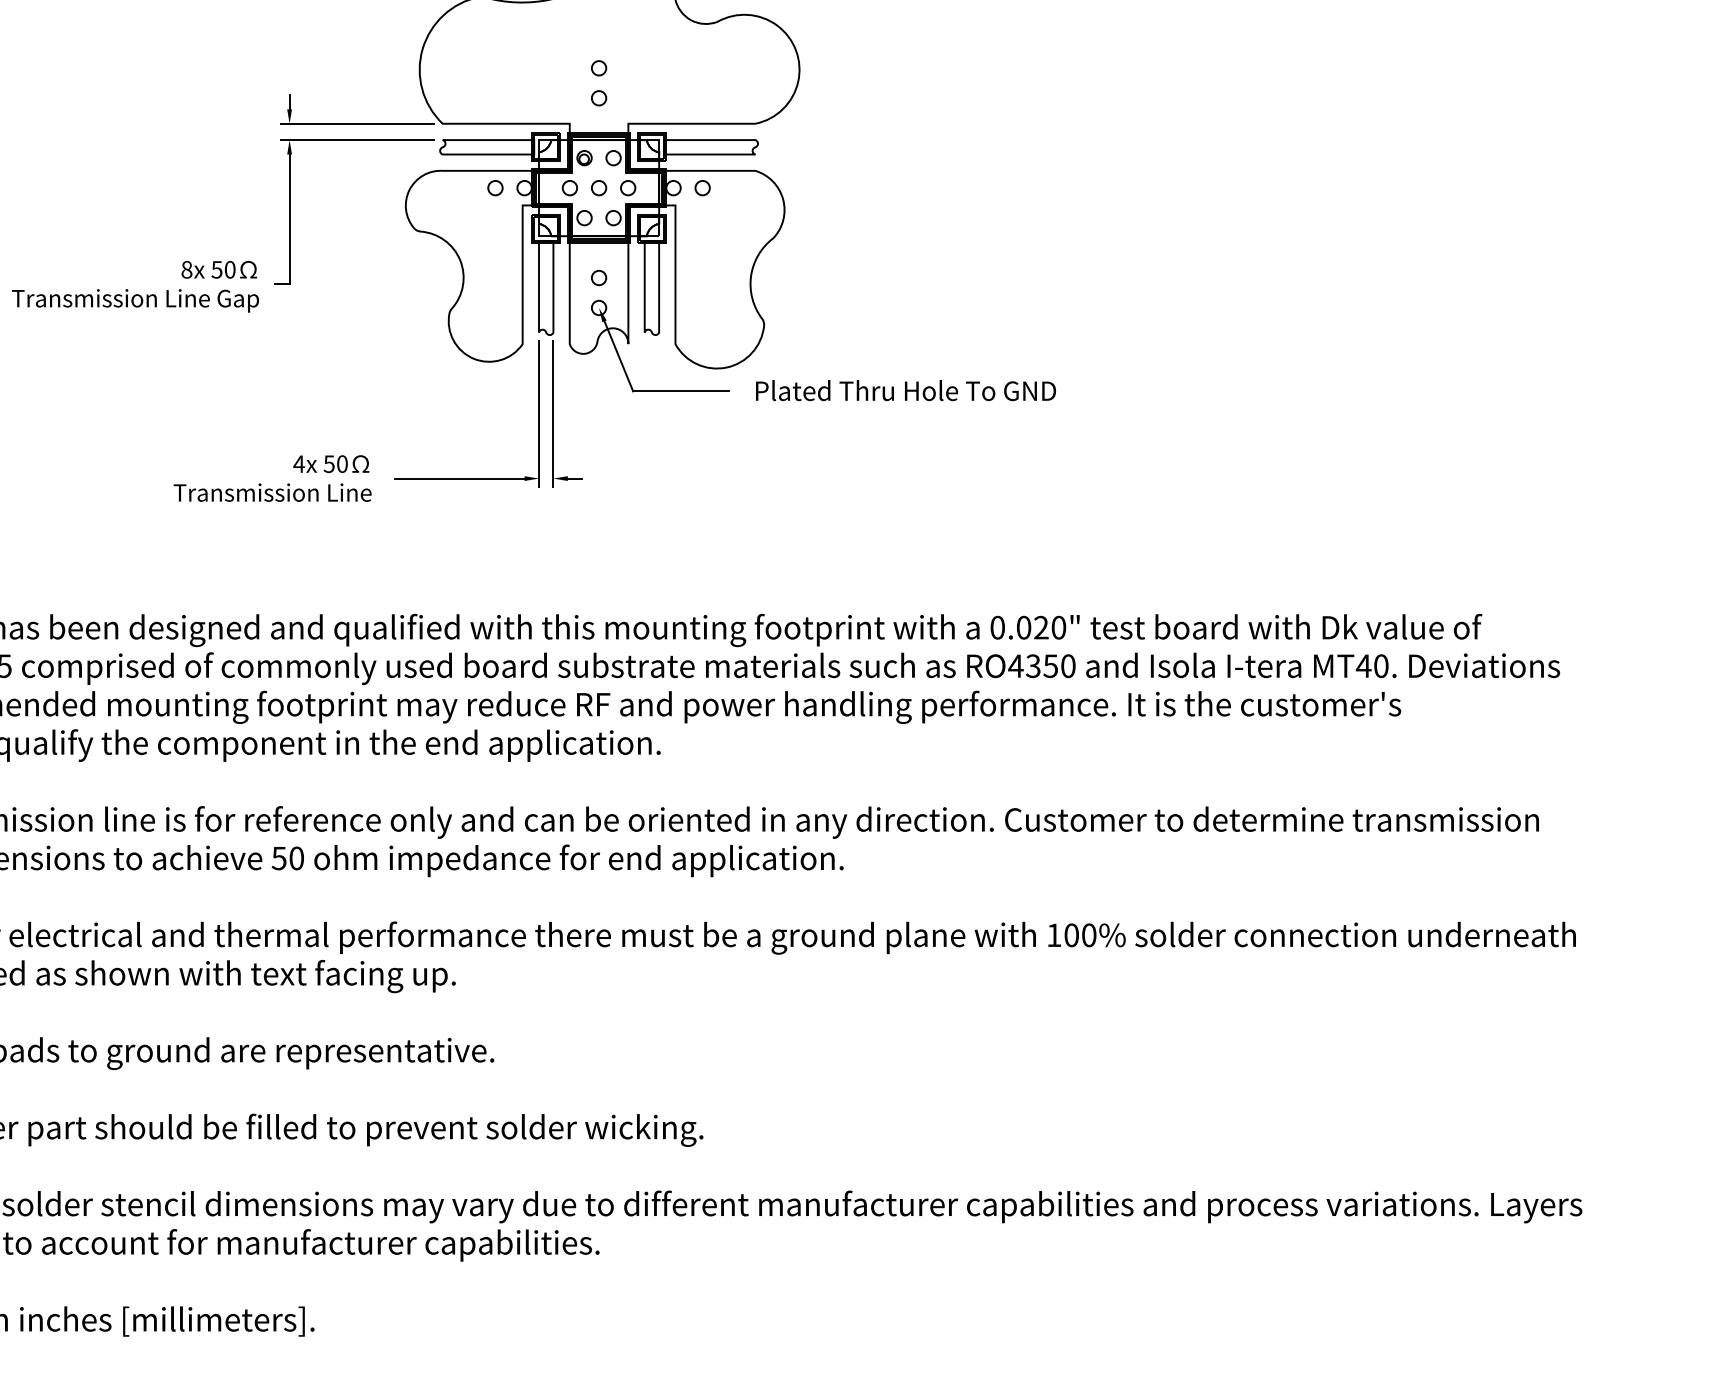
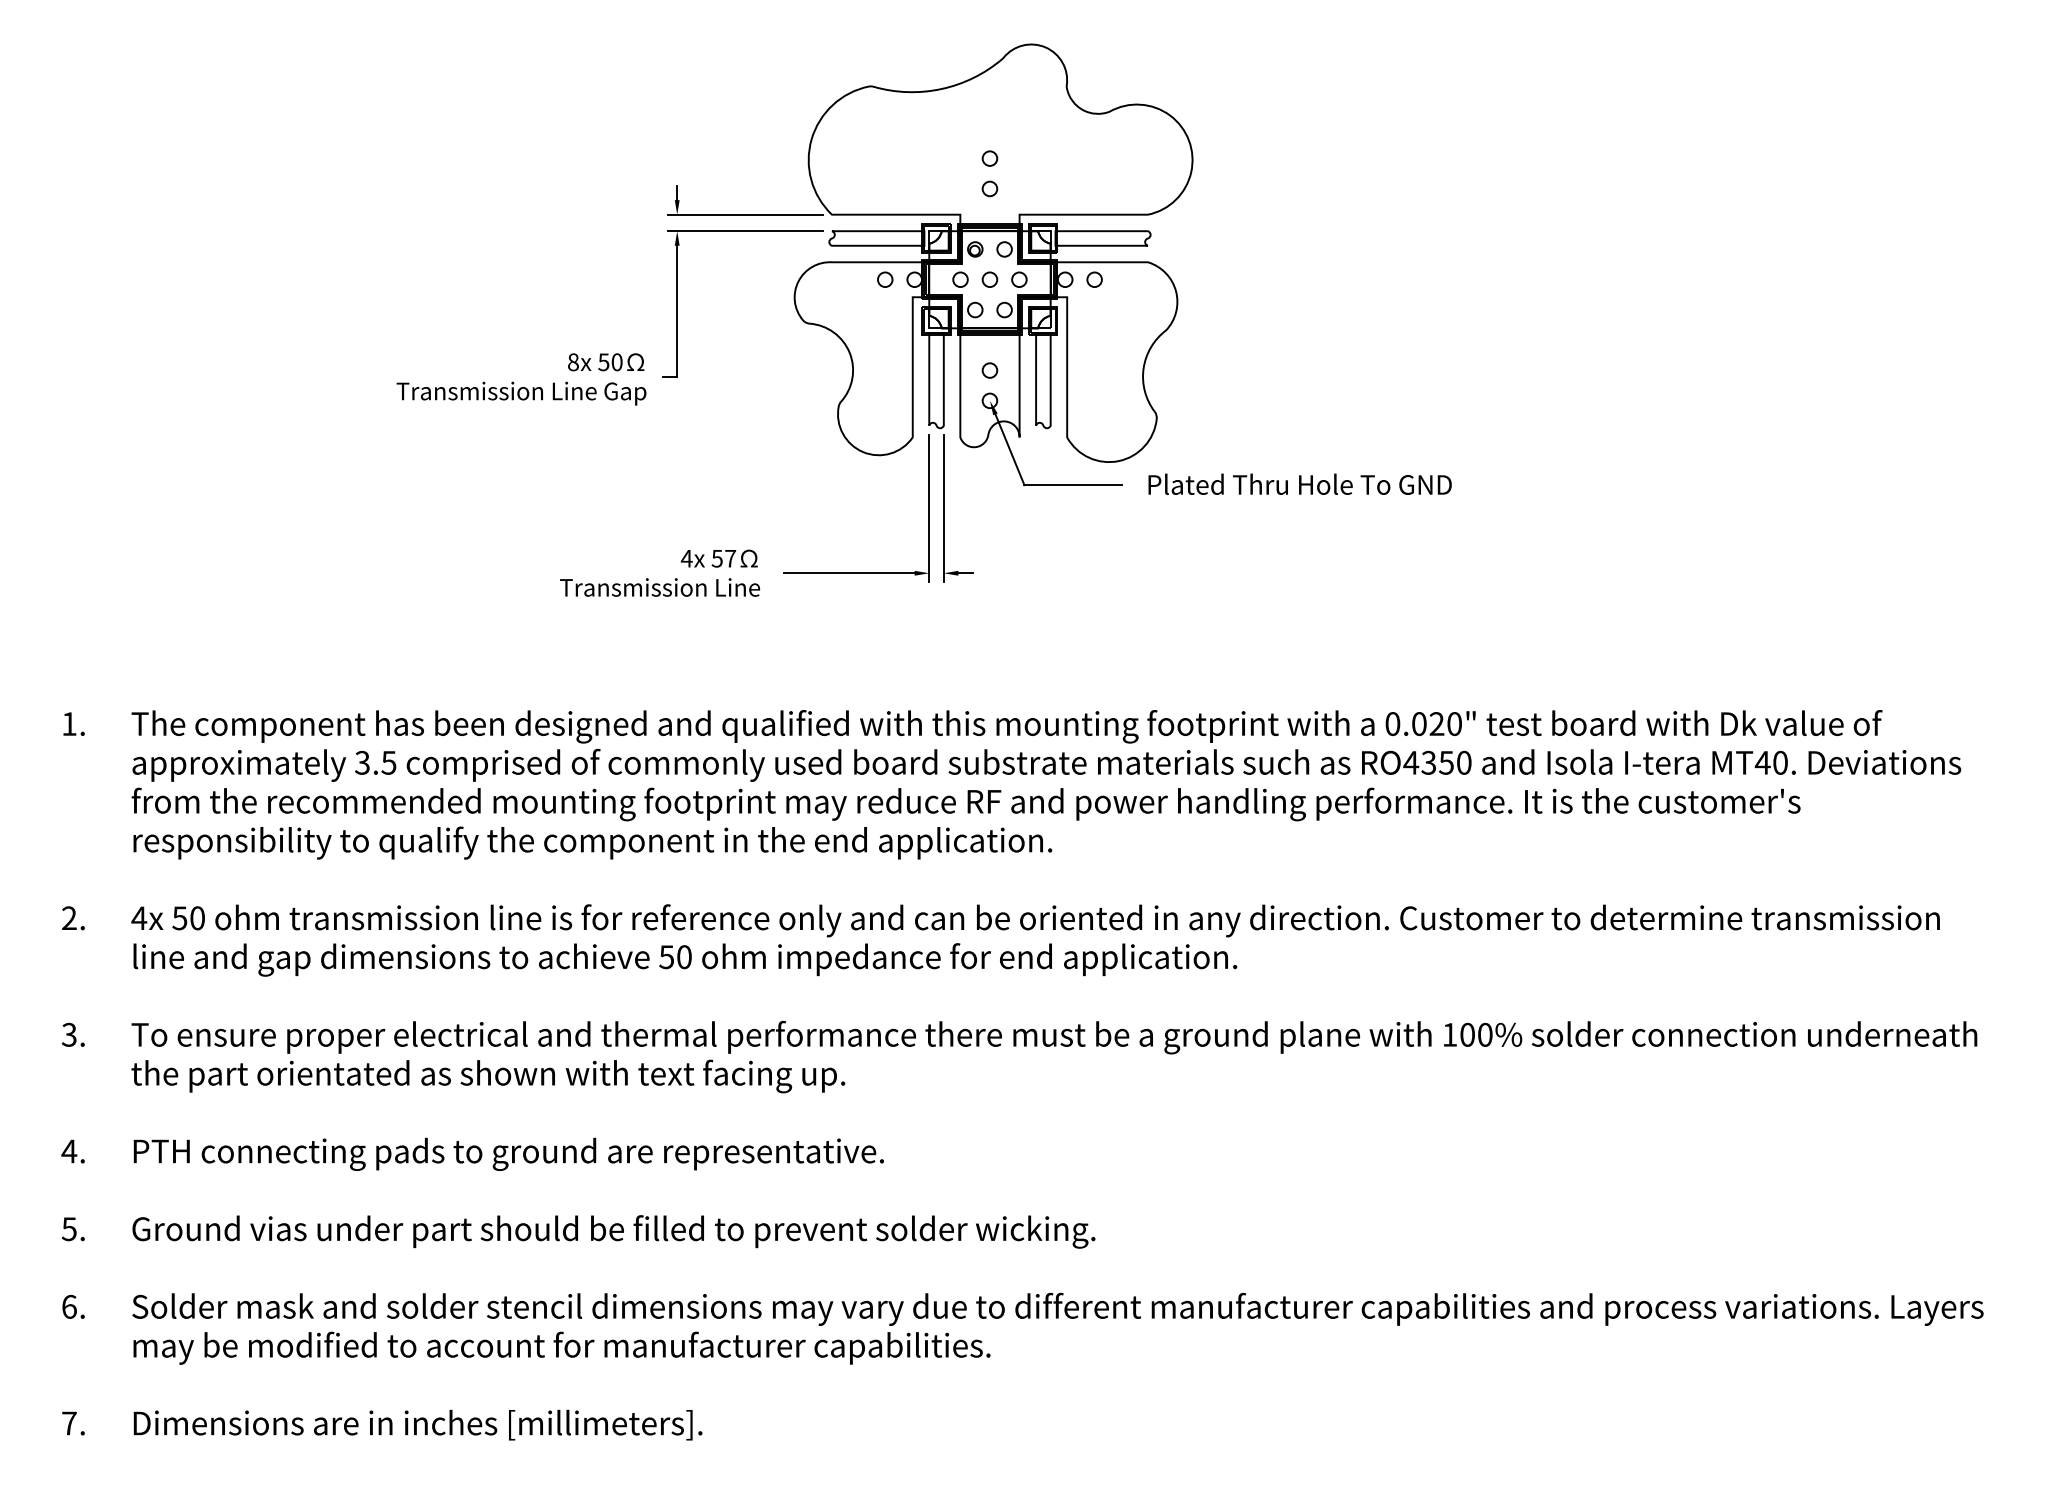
text: (342, 463) -> (730, 558), 50 -> 57

